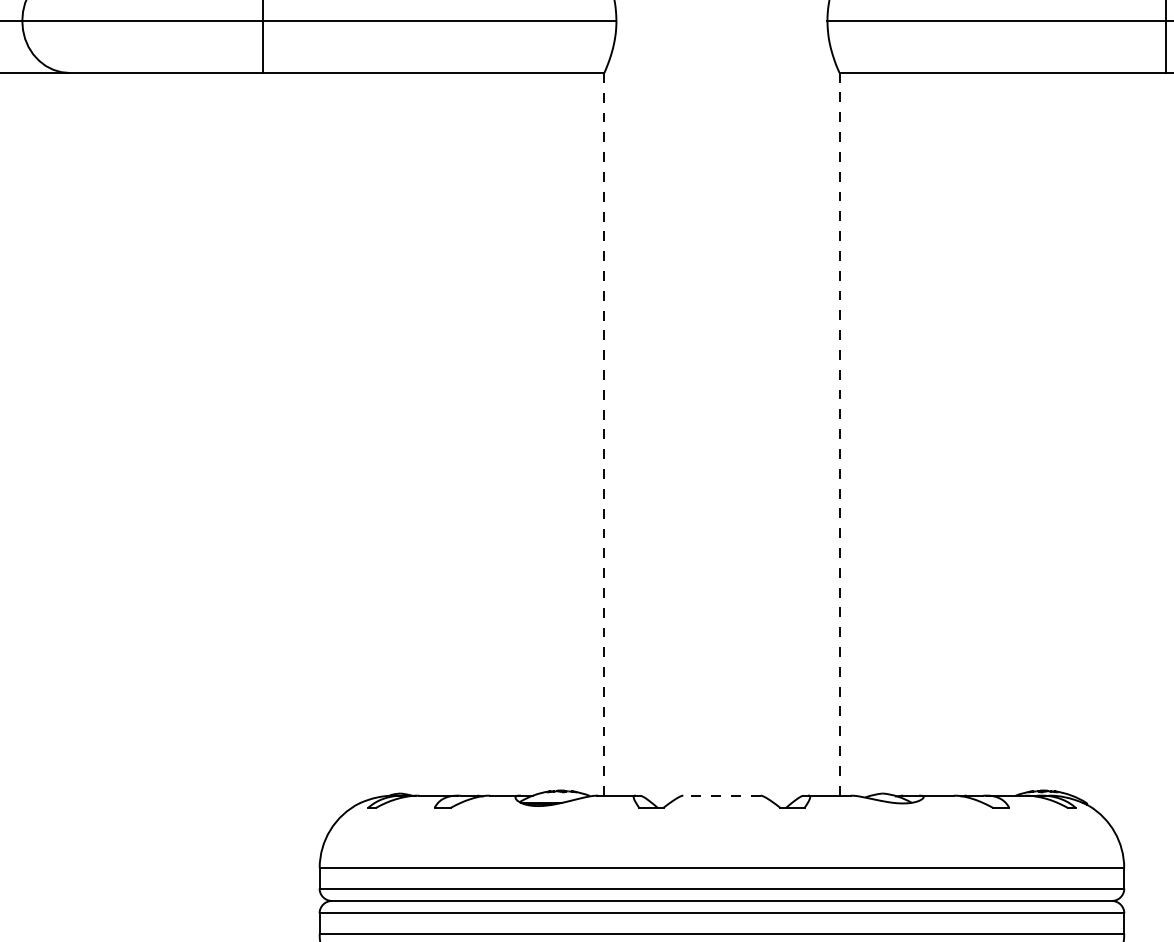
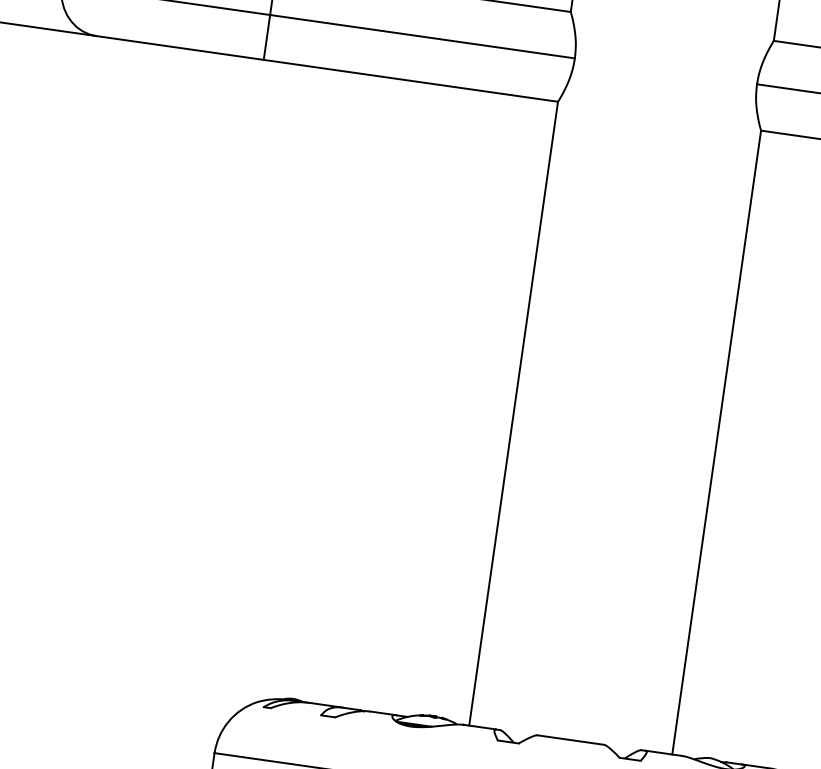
line: (839, 433) -> (716, 441), dashed -> solid
line: (604, 434) -> (513, 413), dashed -> solid
line: (721, 795) -> (570, 739), dashed -> solid

